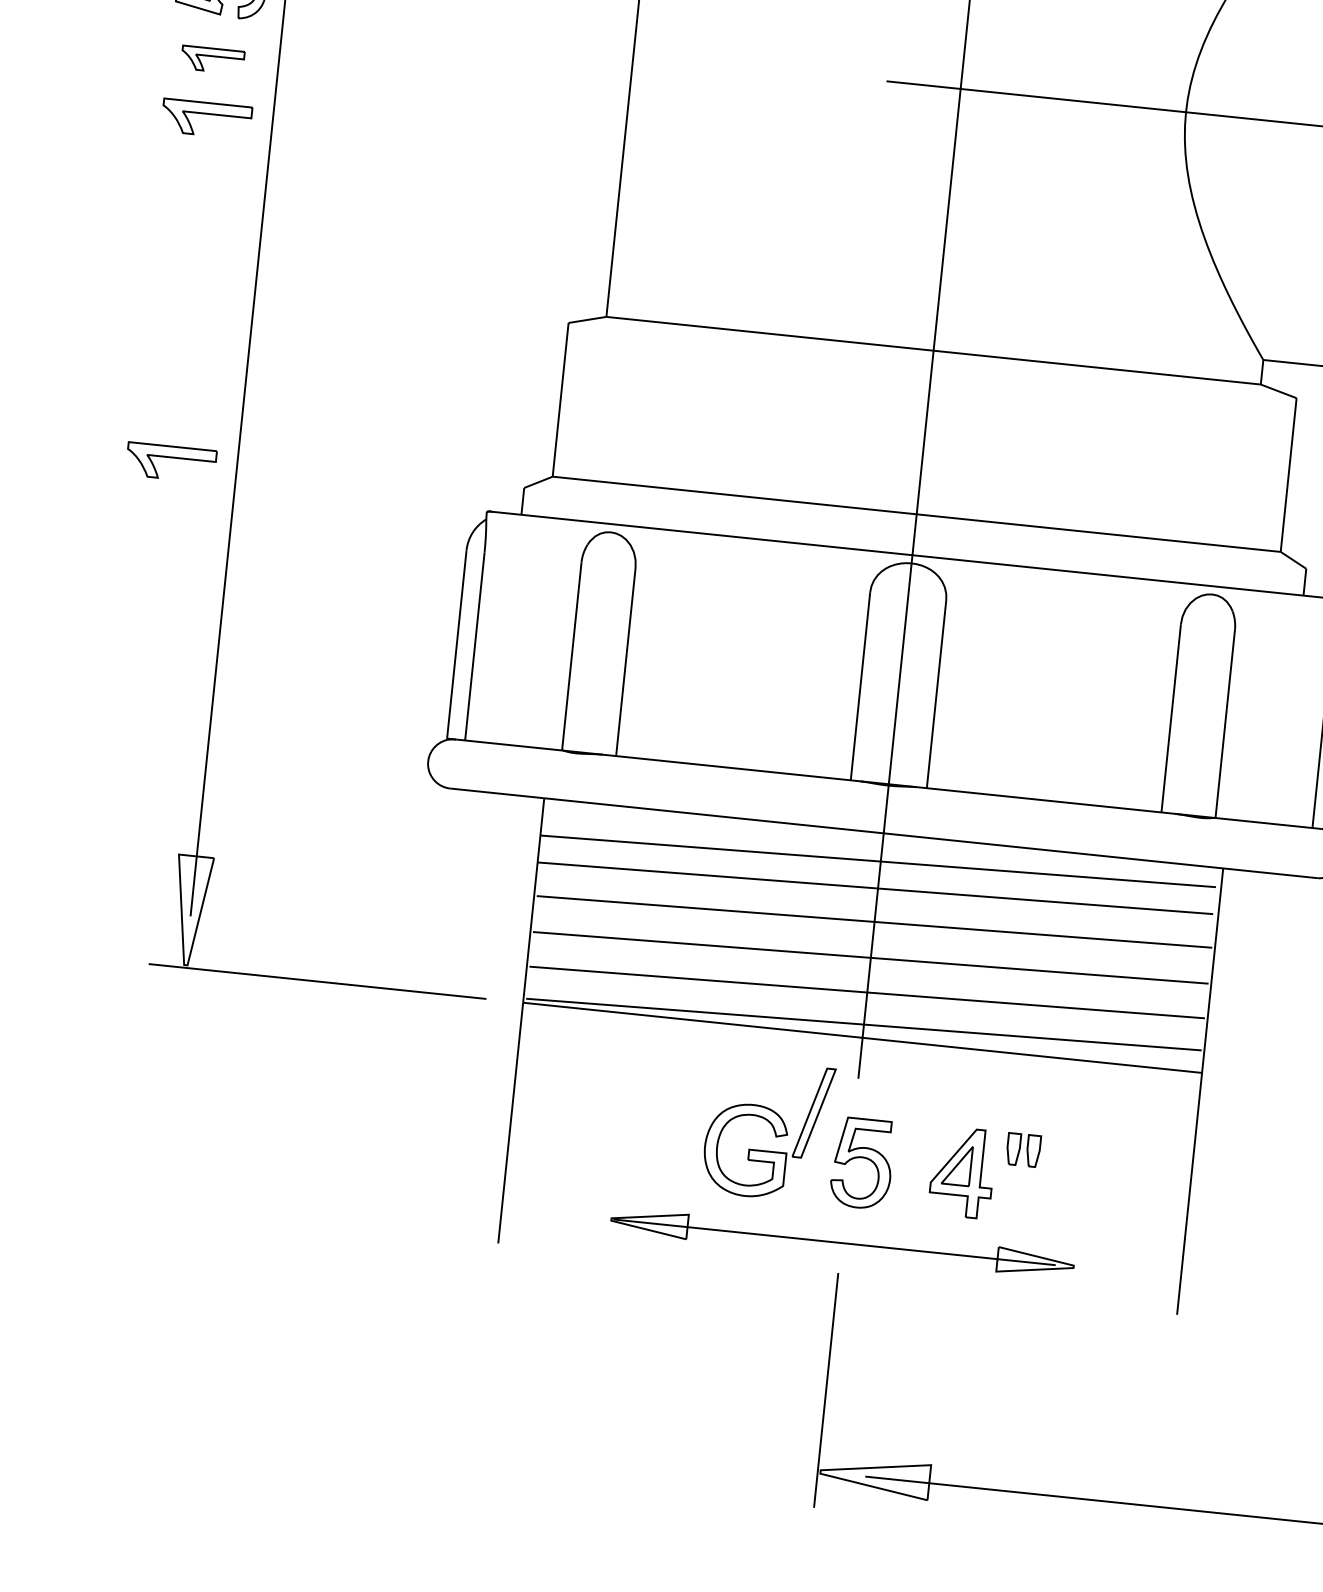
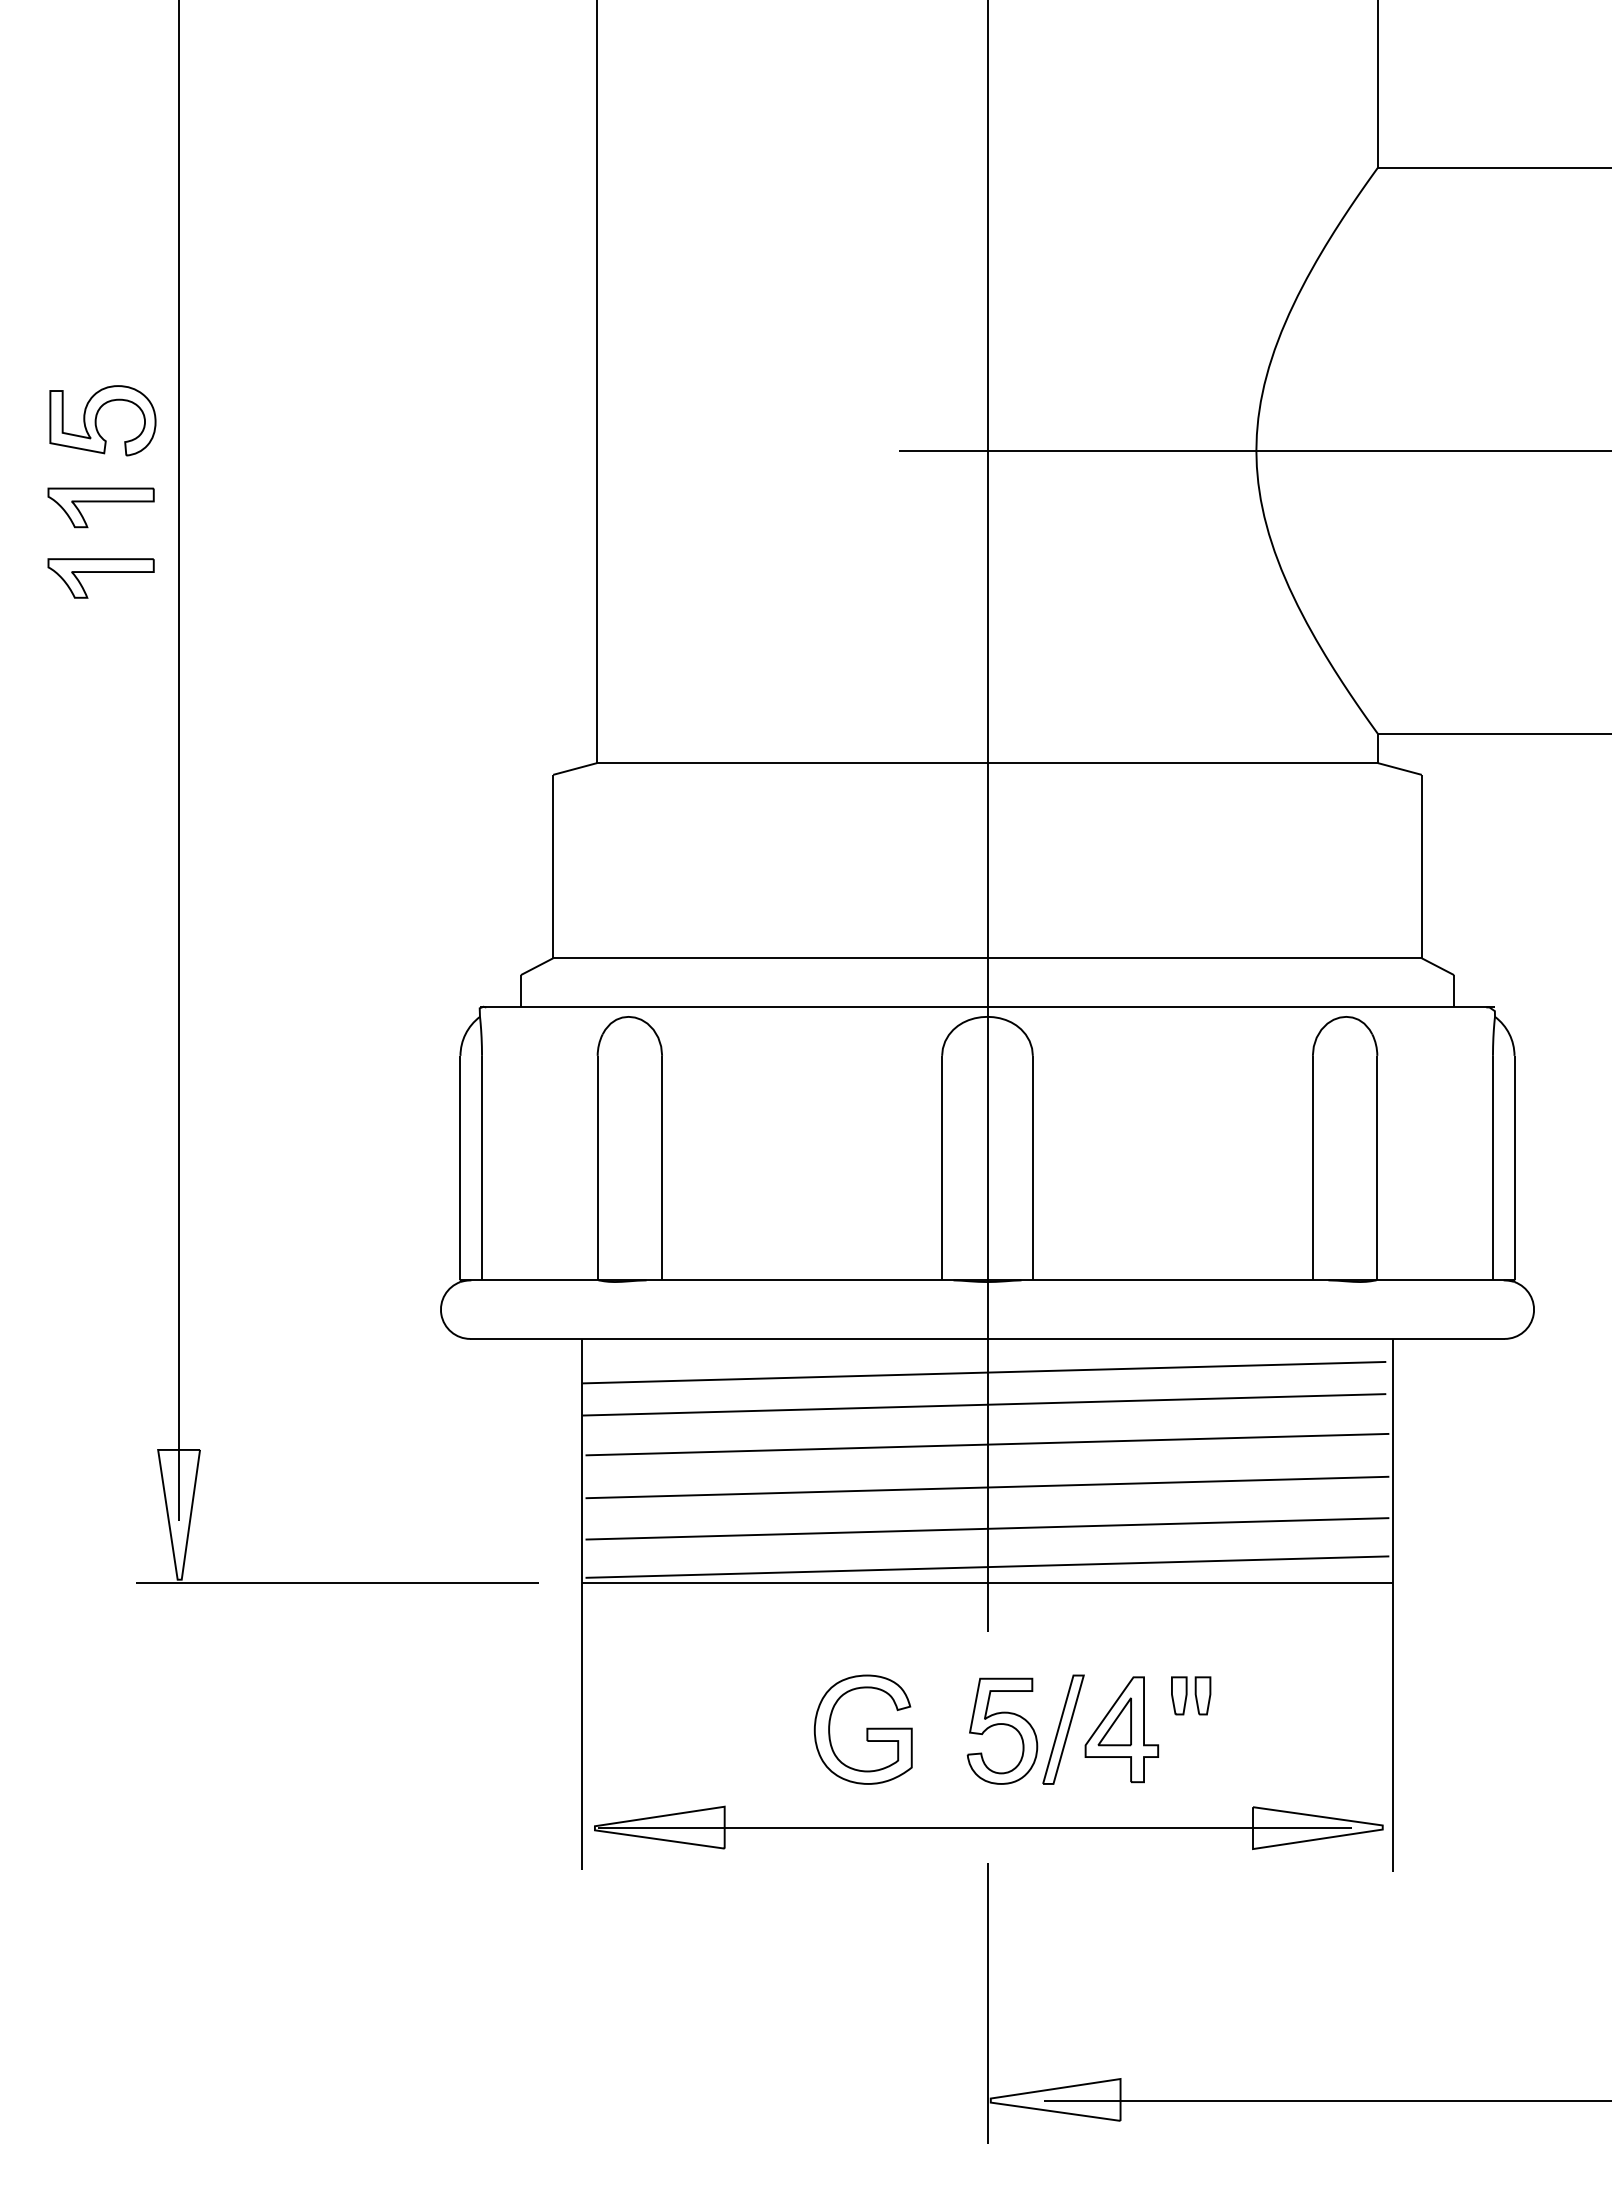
part: (212, 59) -> (100, 507), size x1.43
part: (170, 462) -> (100, 988), removed
part: (814, 1112) -> (1063, 1729), moved
part: (842, 1242) -> (988, 1827), size x1.43

